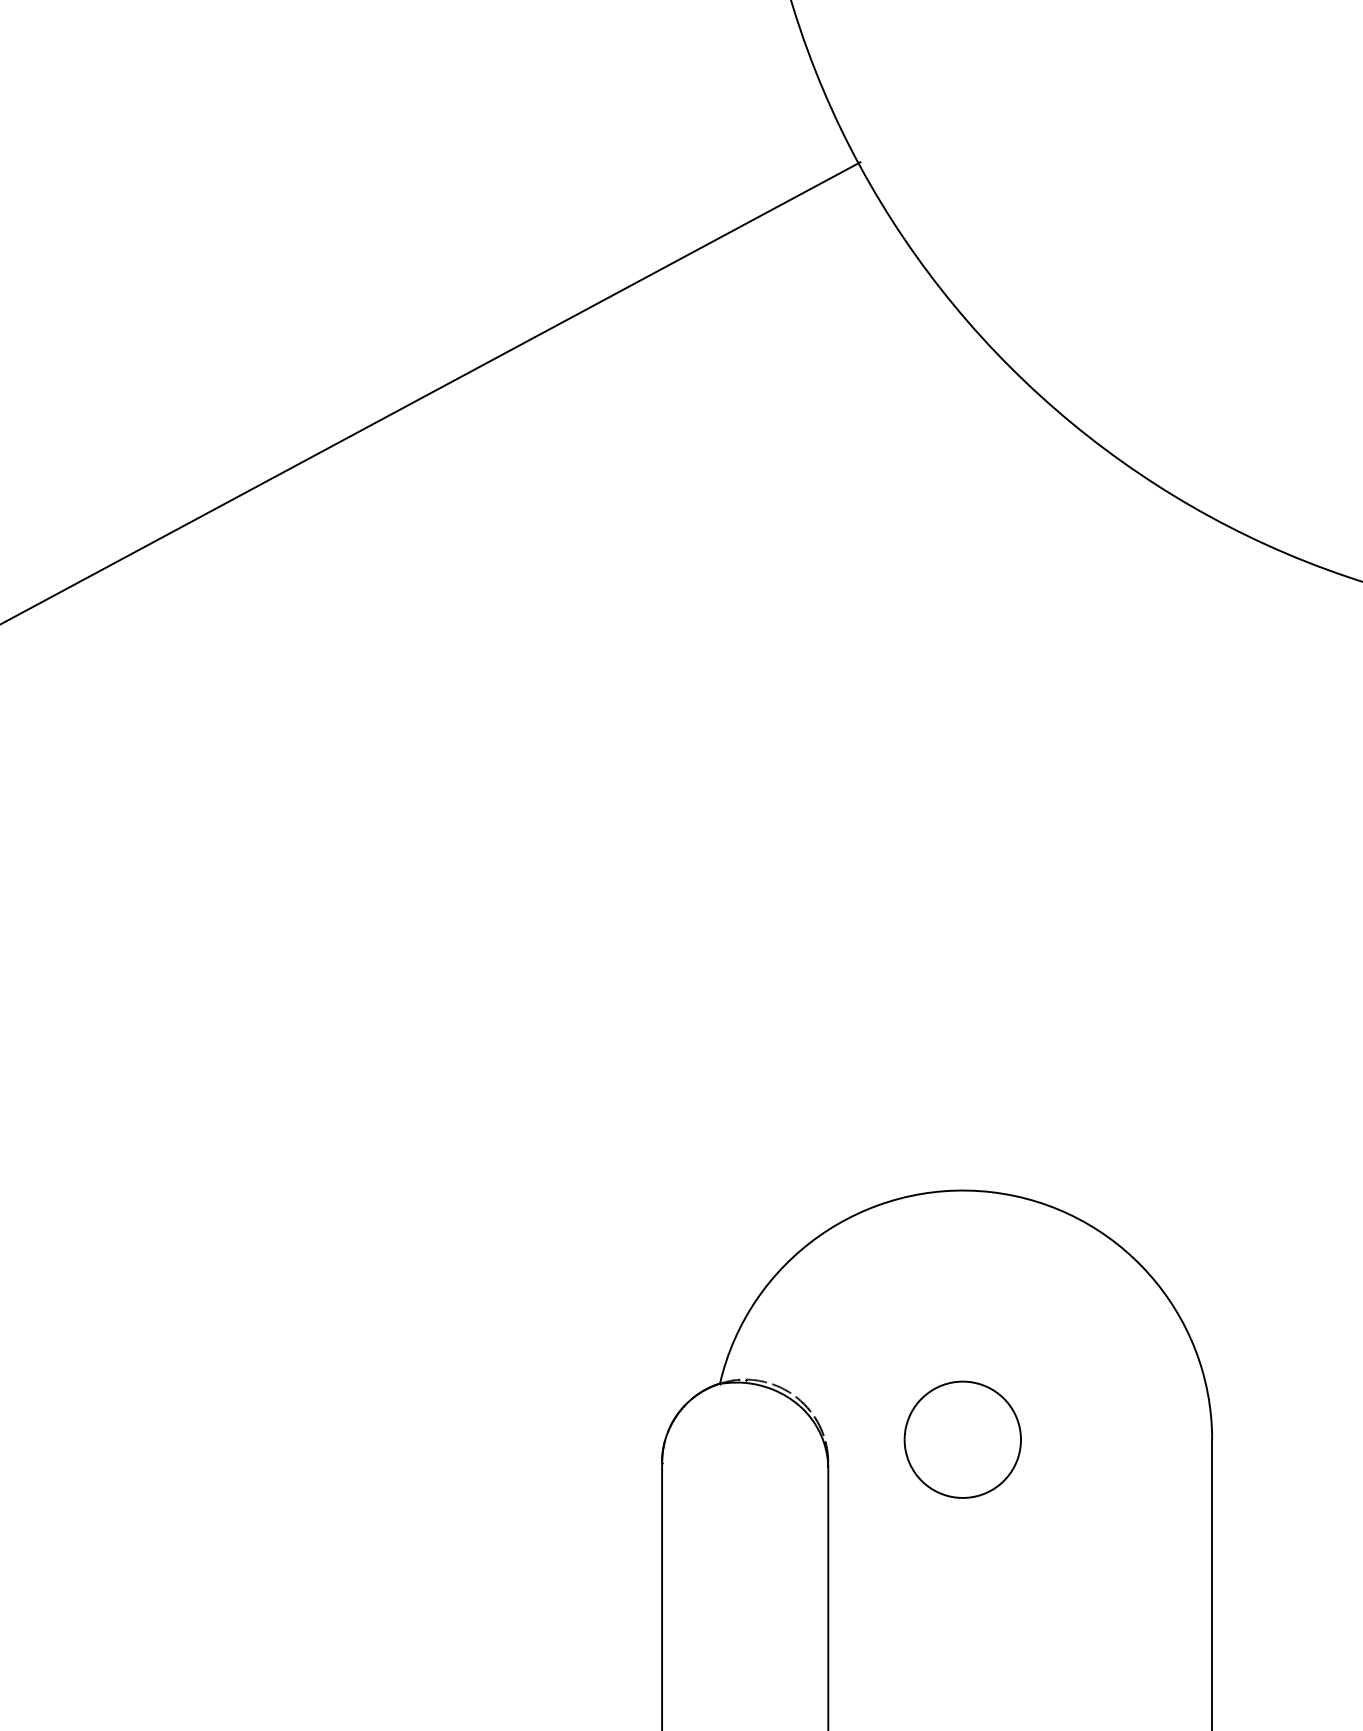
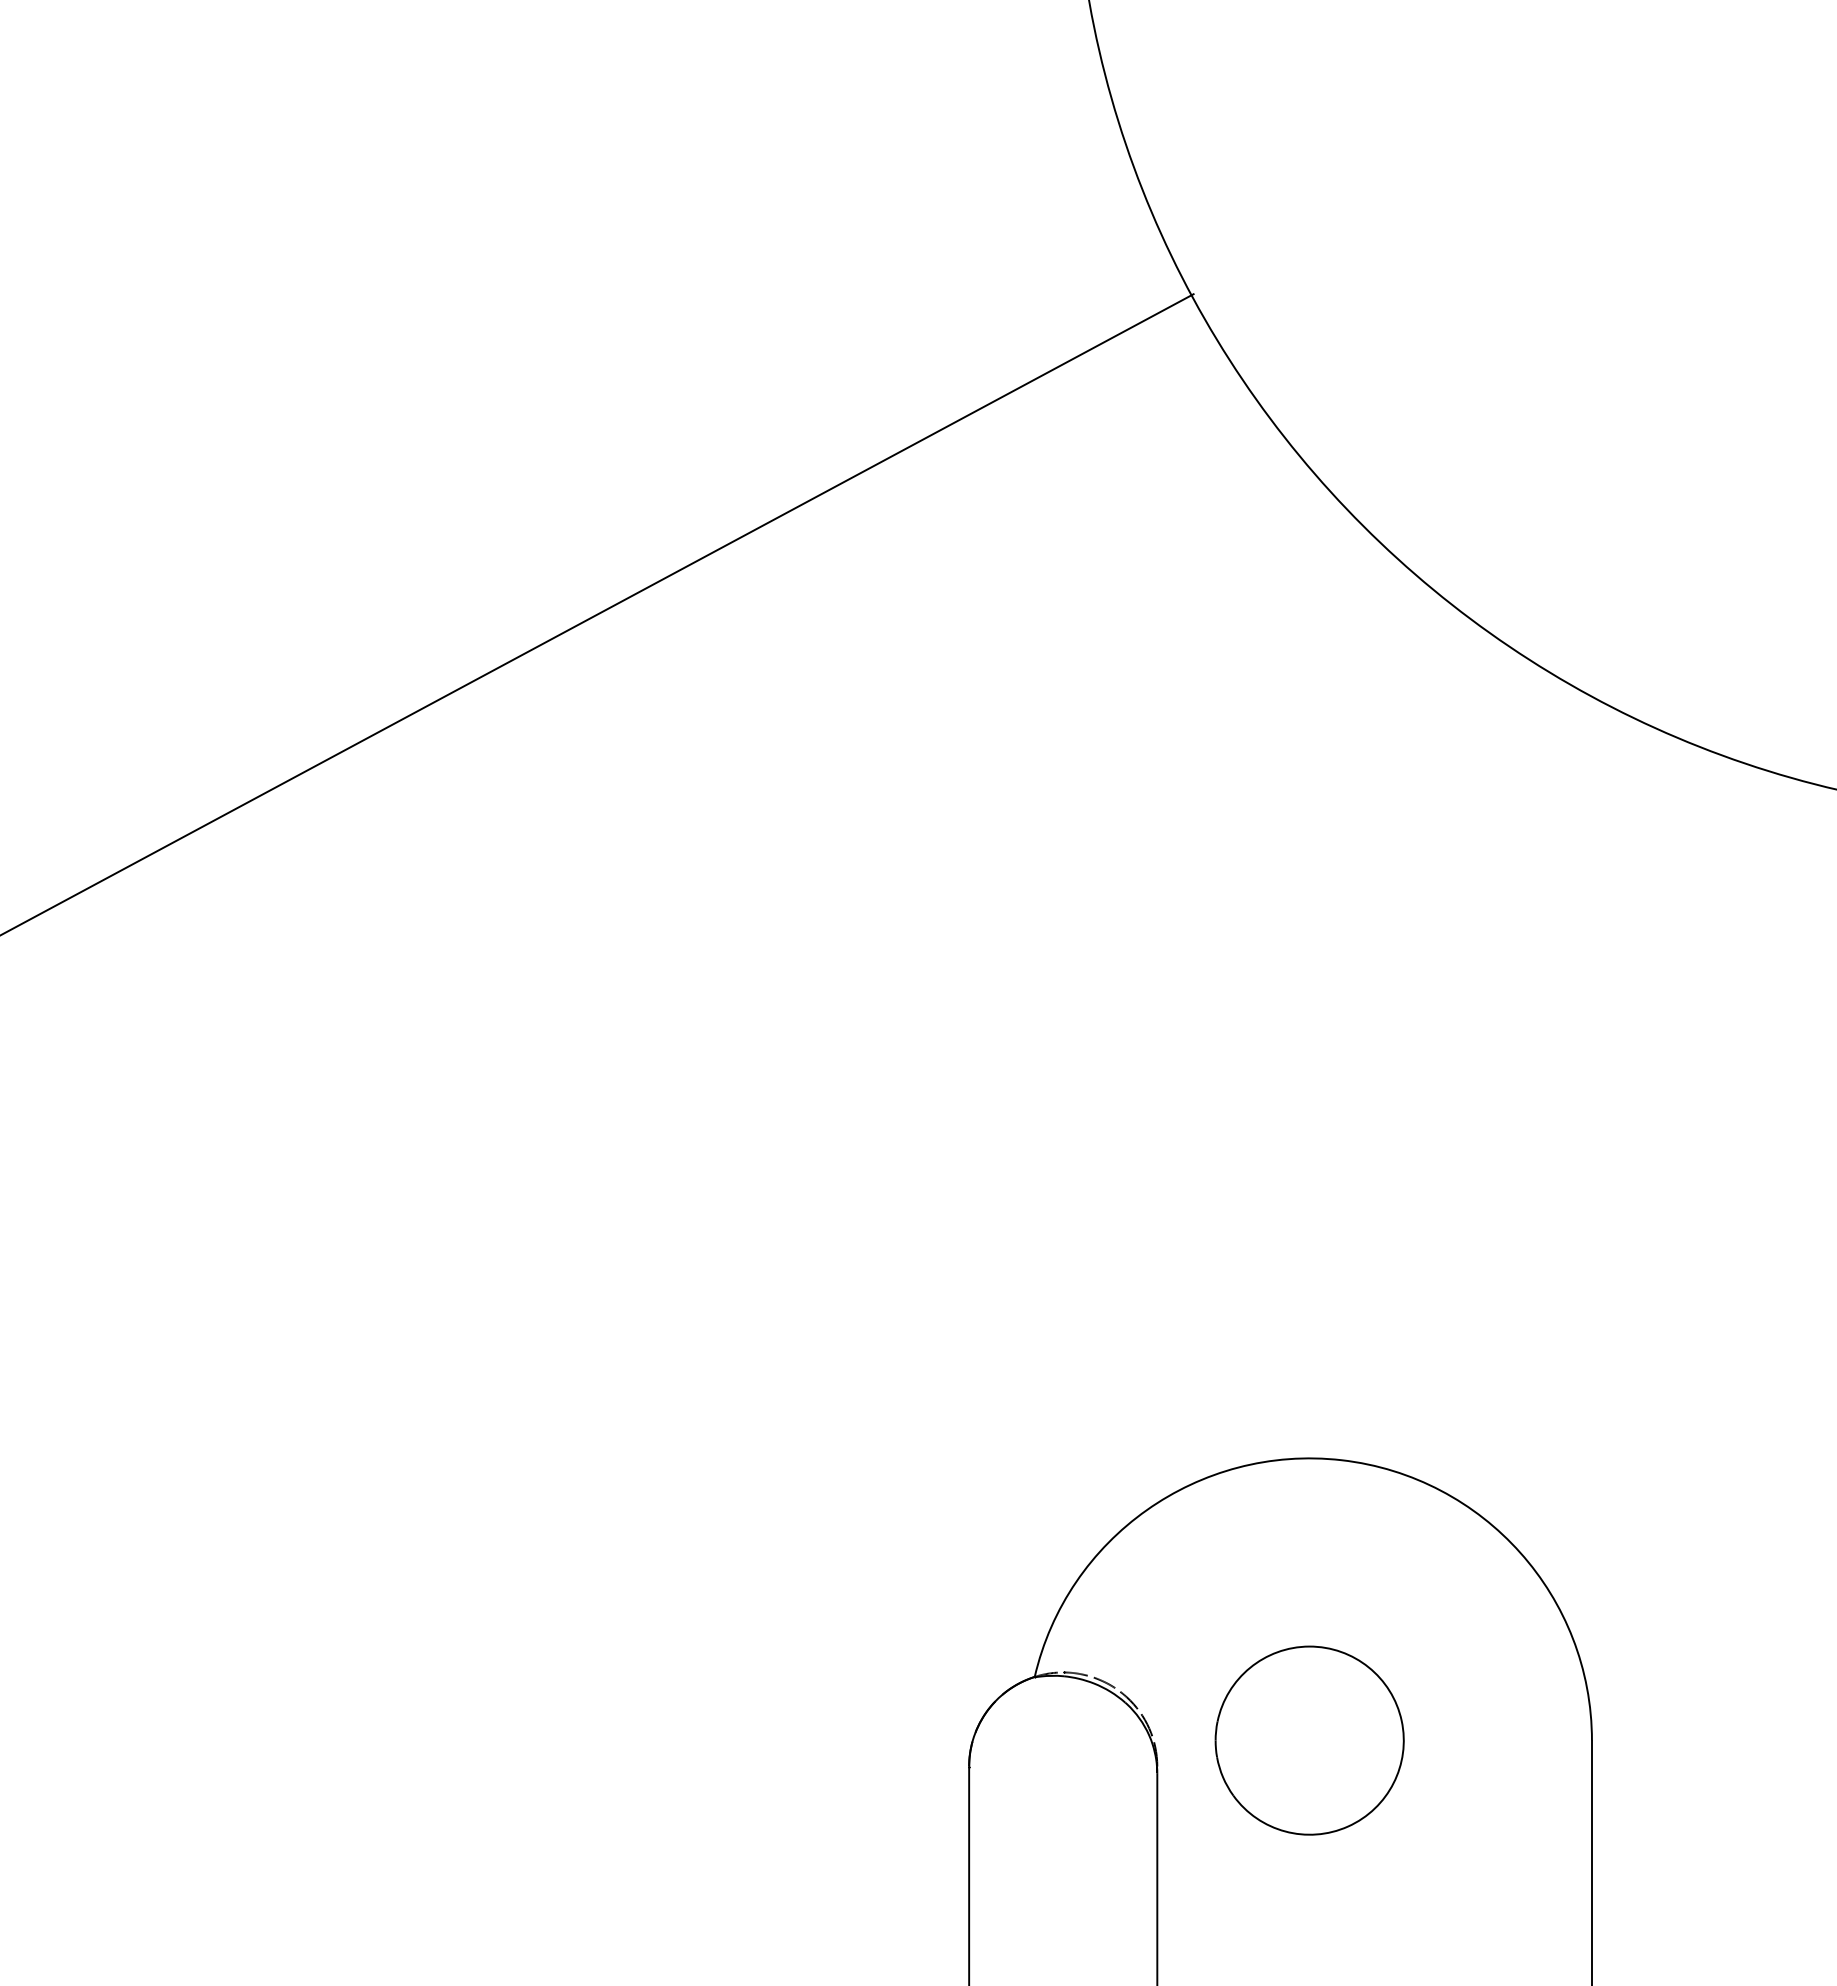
part: (962, 1439) -> (1309, 1740), size x1.43

